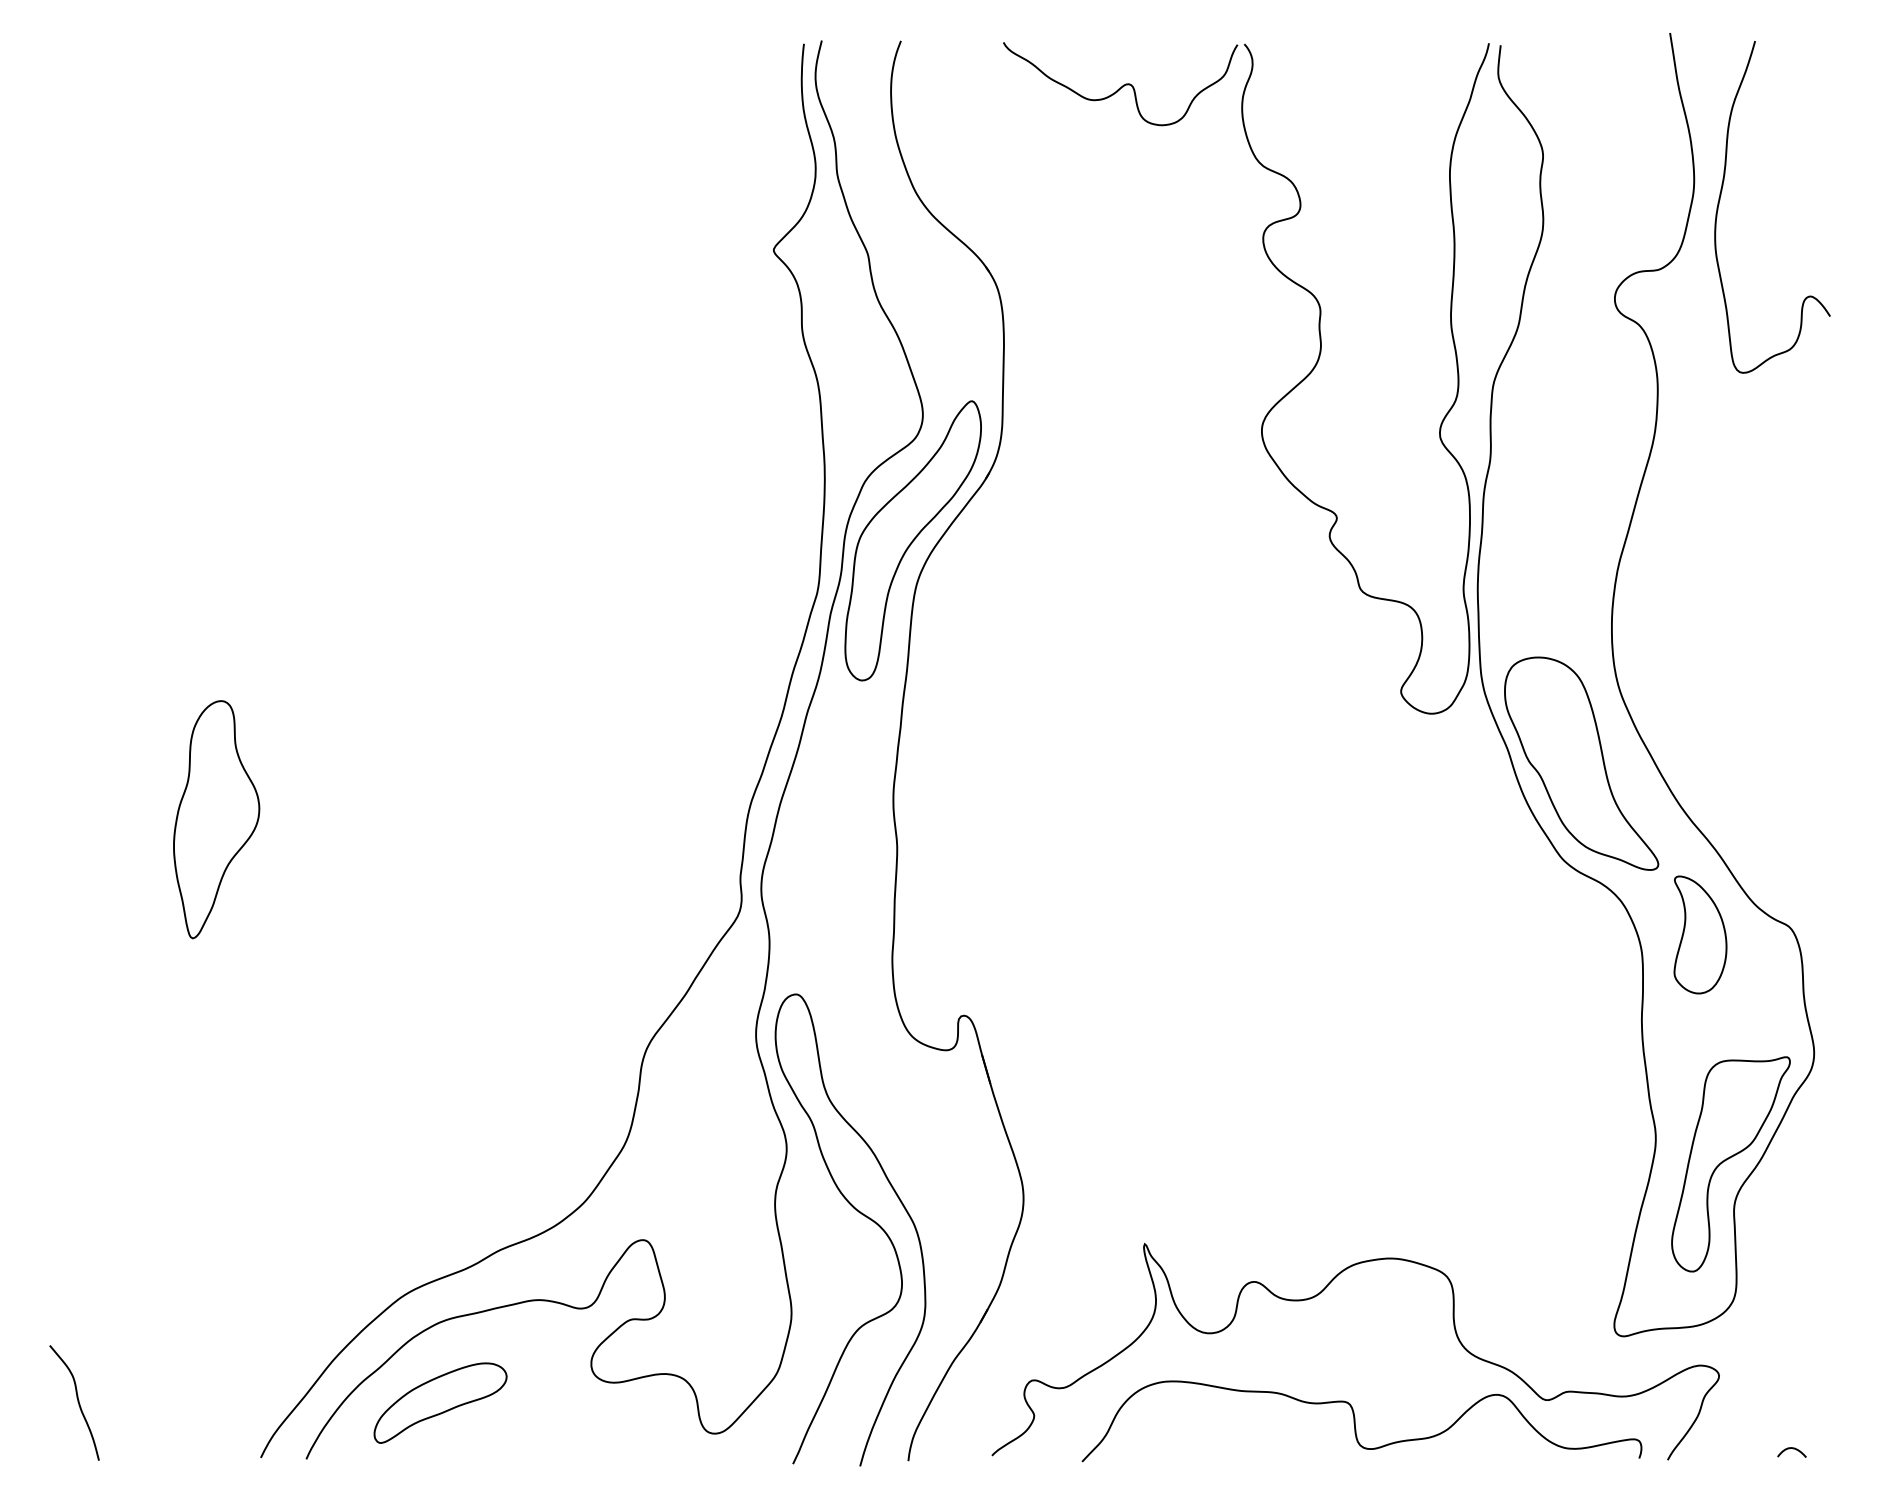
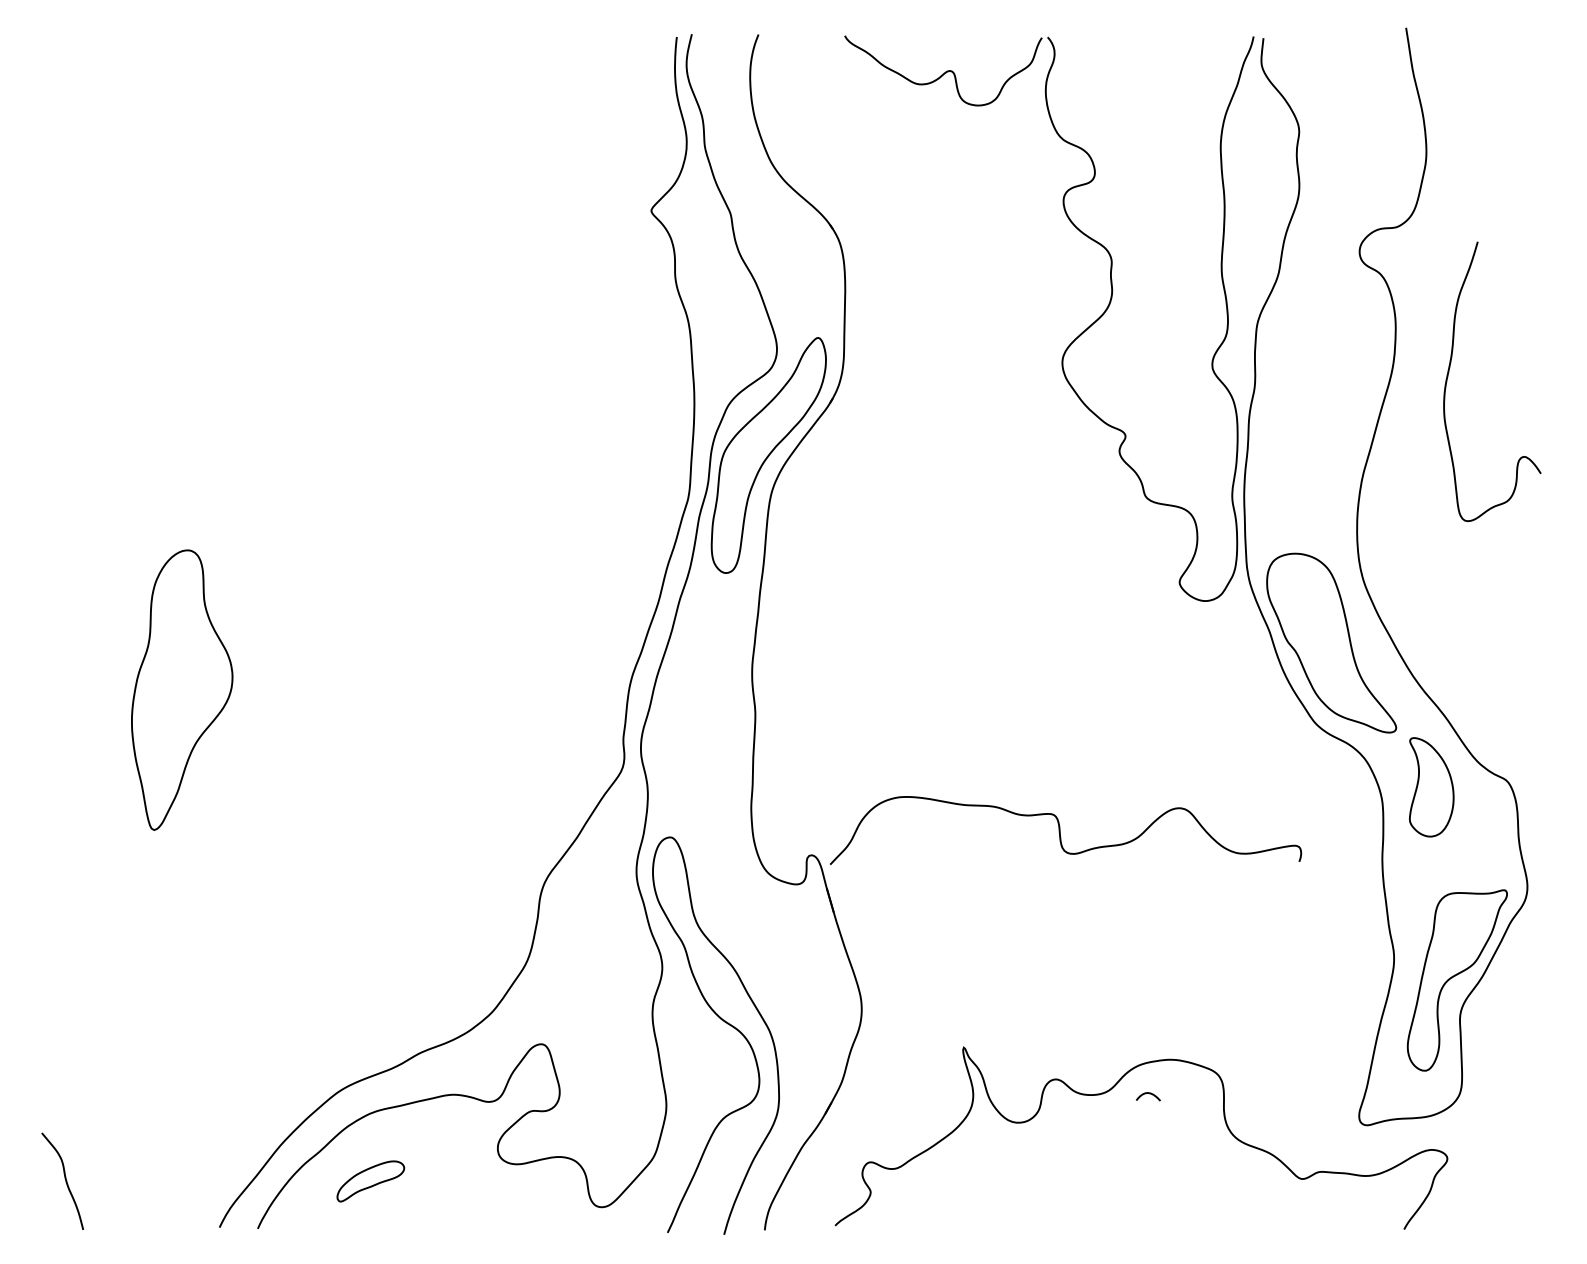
curve: (1721, 195) -> (1449, 371), moved
part: (216, 819) -> (182, 690), size x1.4
part: (440, 1402) -> (370, 1180), size x0.6
curve: (1355, 1421) -> (1060, 830), moved
curve: (1792, 1449) -> (1148, 1094), moved

